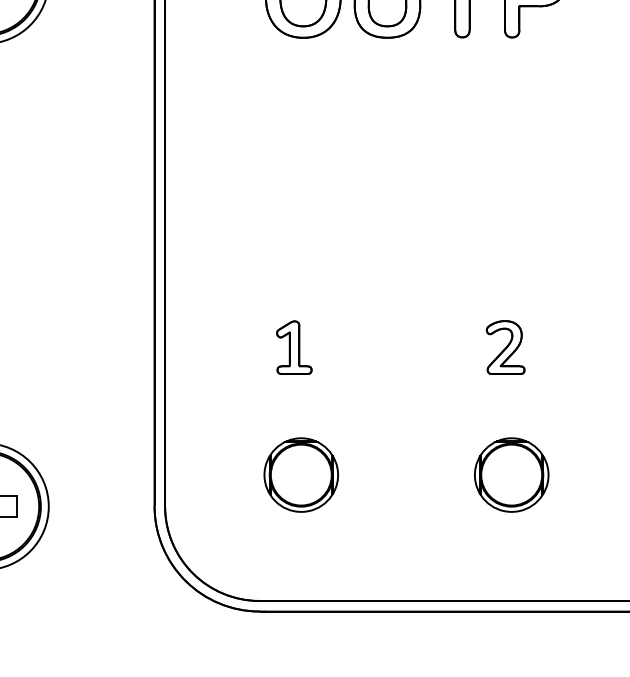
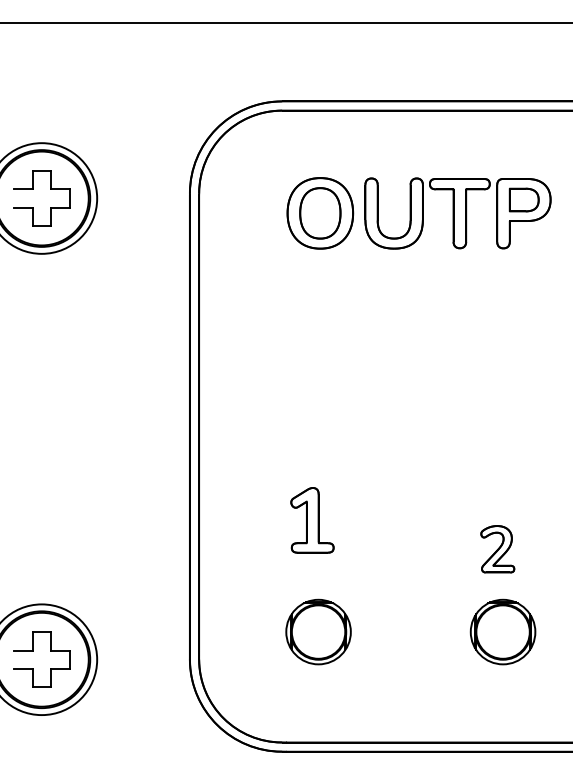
part: (294, 347) -> (312, 520), size x1.4
part: (505, 347) -> (497, 549), moved

